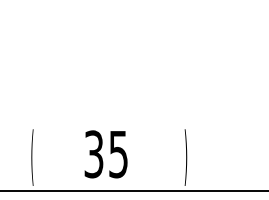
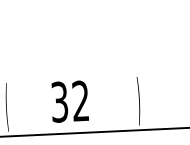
text: (118, 154) -> (80, 101), 35 -> 32

